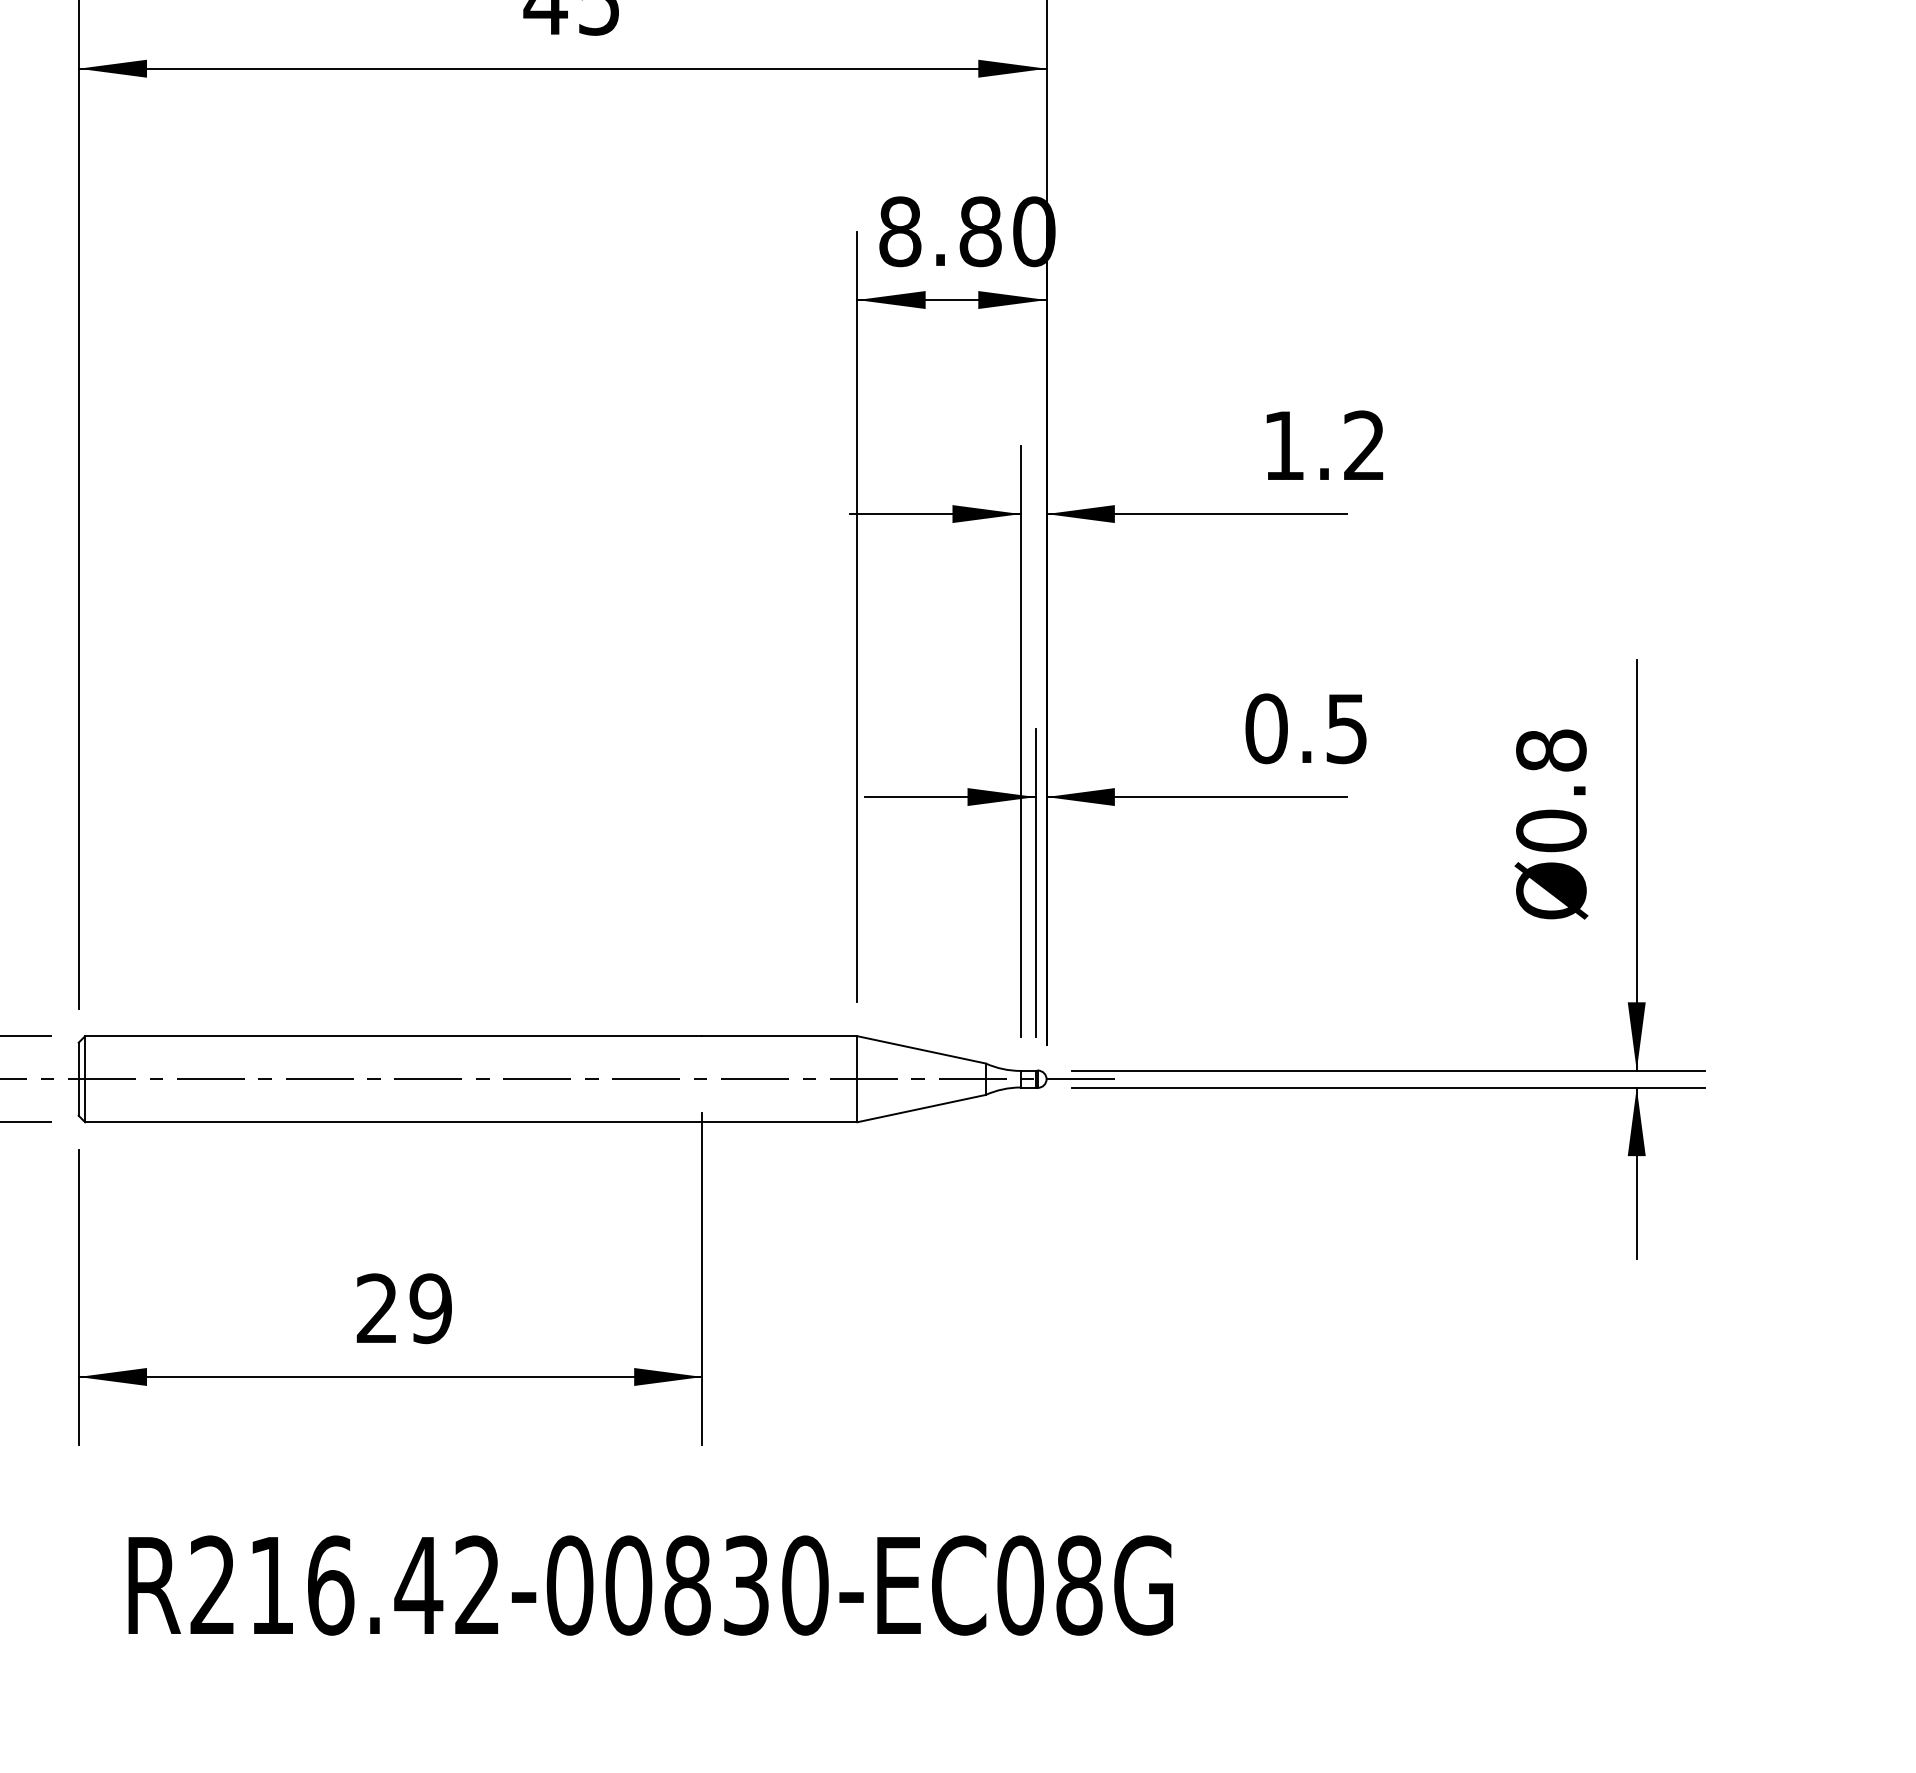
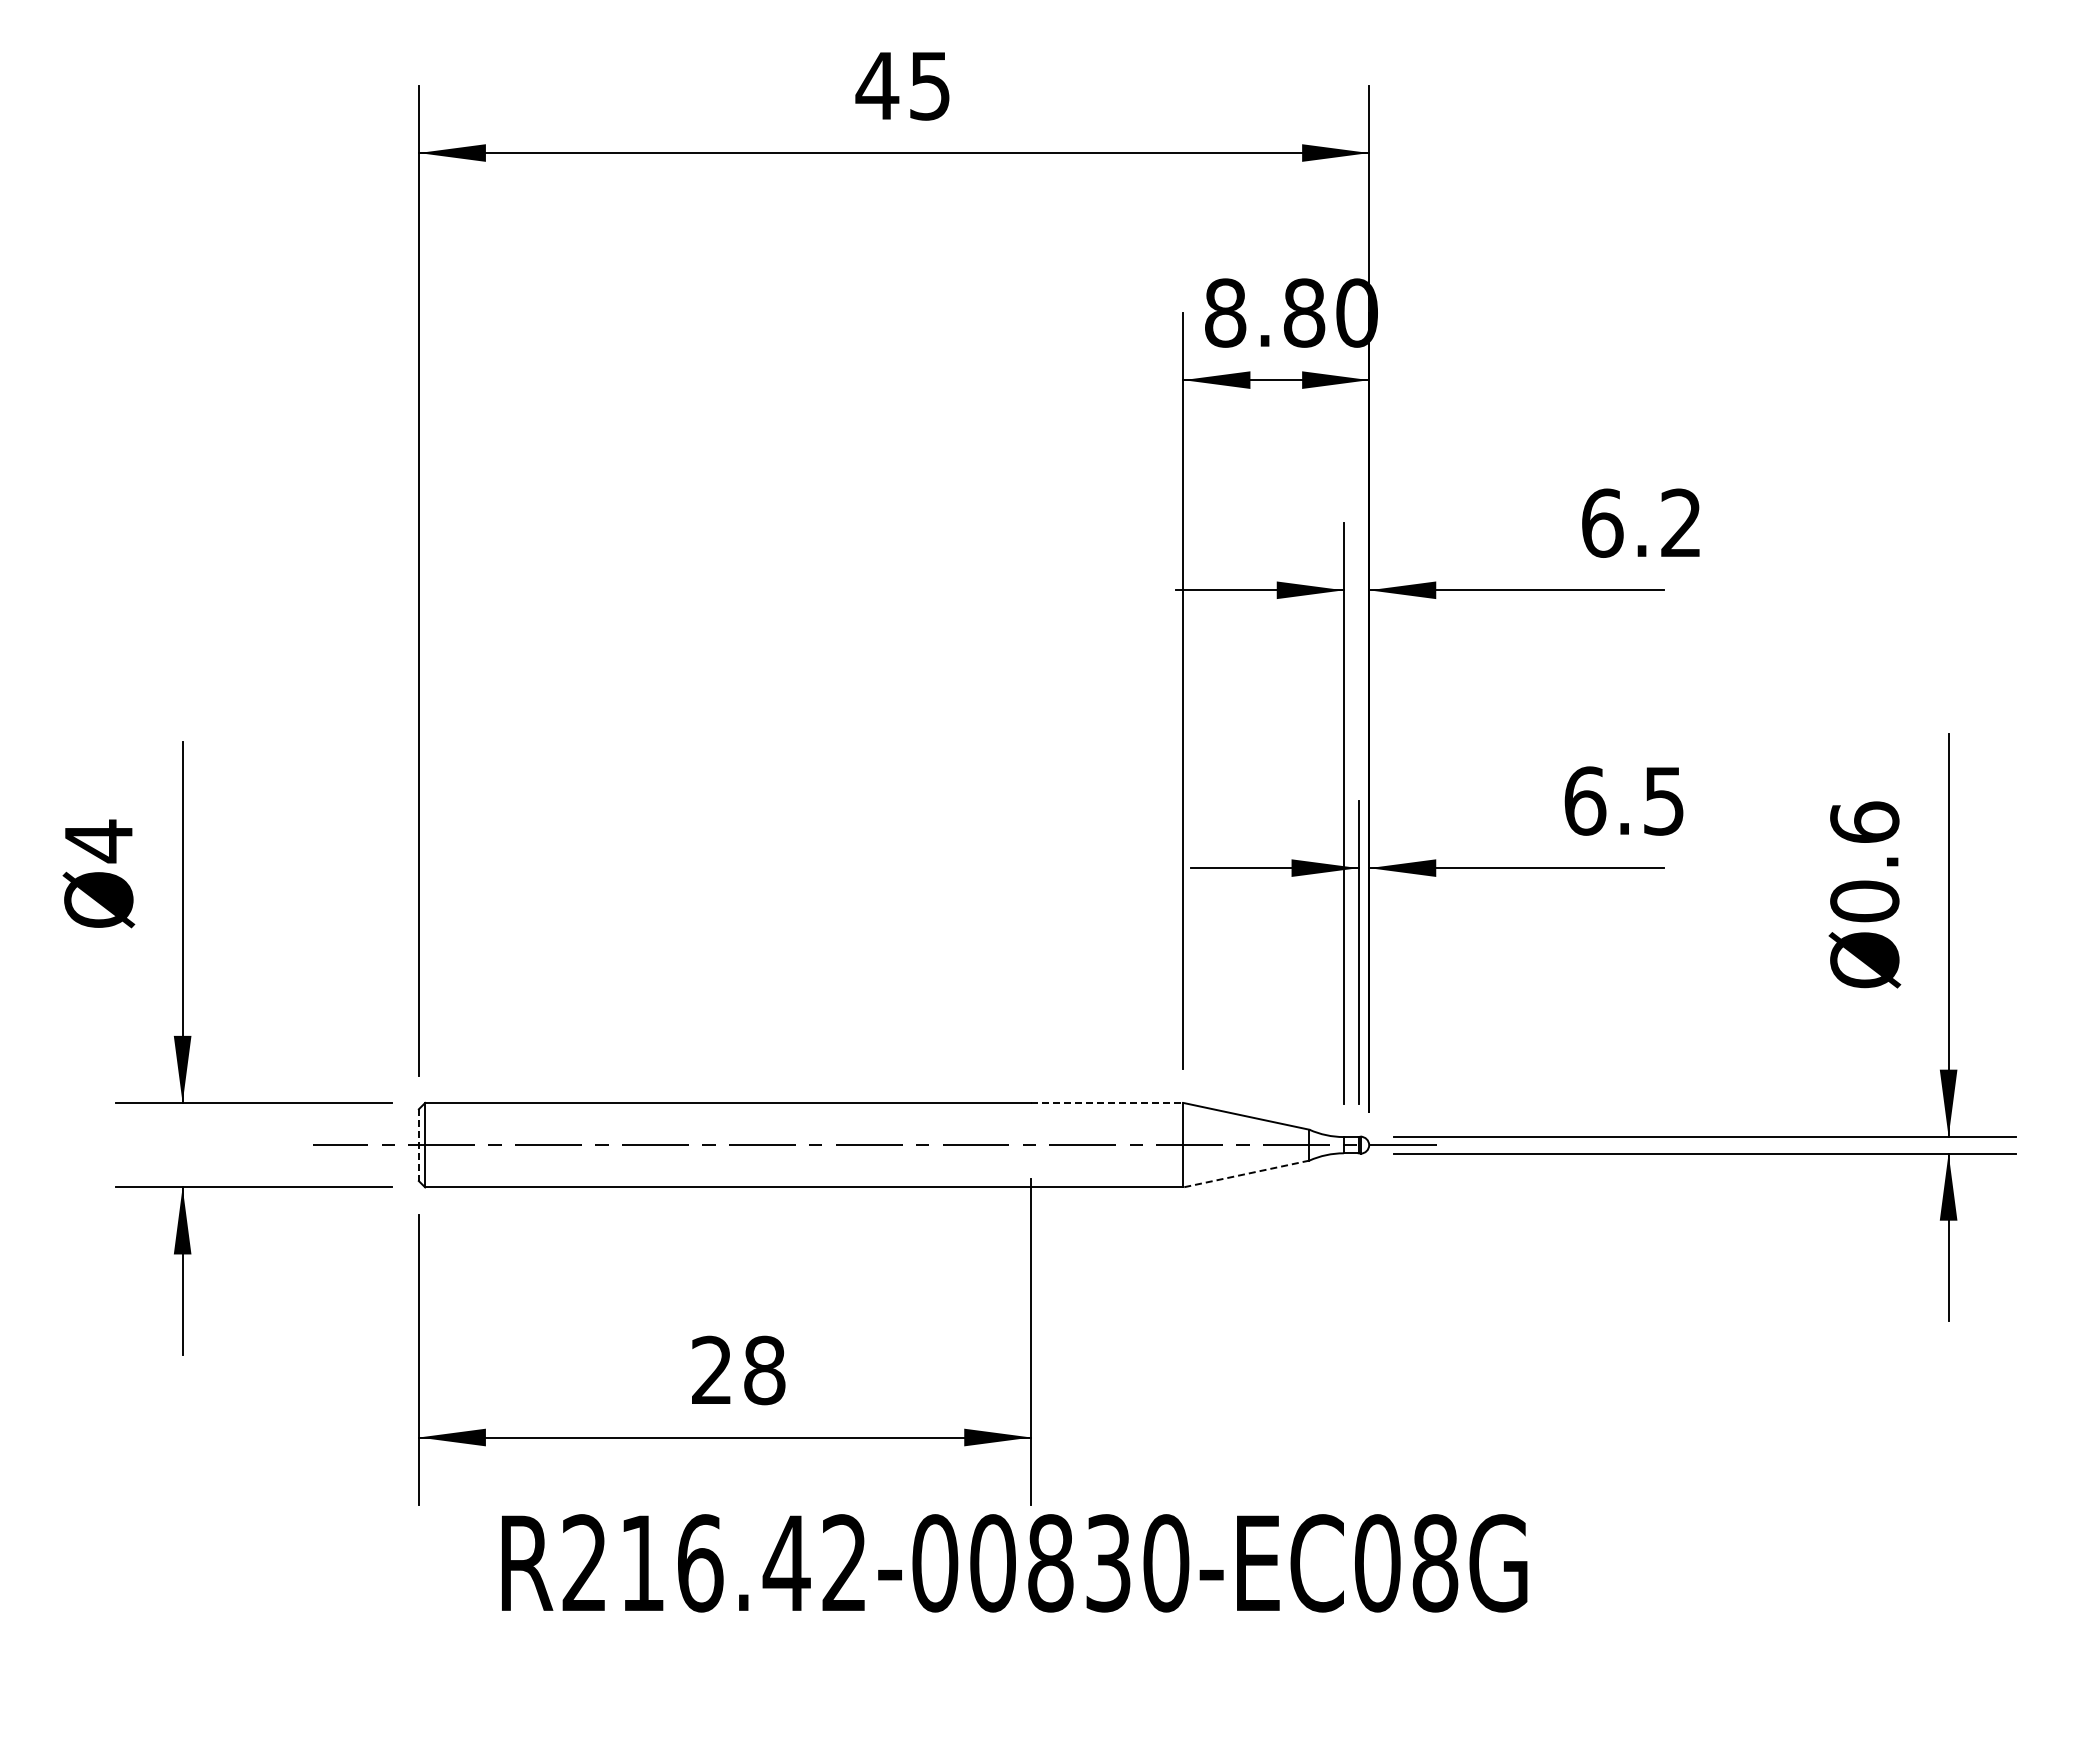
text: (1284, 445) -> (1602, 522), 1.2 -> 6.2
text: (1266, 728) -> (1585, 800), 0.5 -> 6.5
text: (1551, 750) -> (1864, 822), Ø0.8 -> Ø0.6
line: (780, 1035) -> (1107, 1102), solid -> dashed
line: (78, 1079) -> (418, 1145), solid -> dashed
line: (920, 1109) -> (1245, 1174), solid -> dashed
text: (430, 1308) -> (764, 1370), 29 -> 28
text: (650, 1585) -> (1014, 1563), moved

